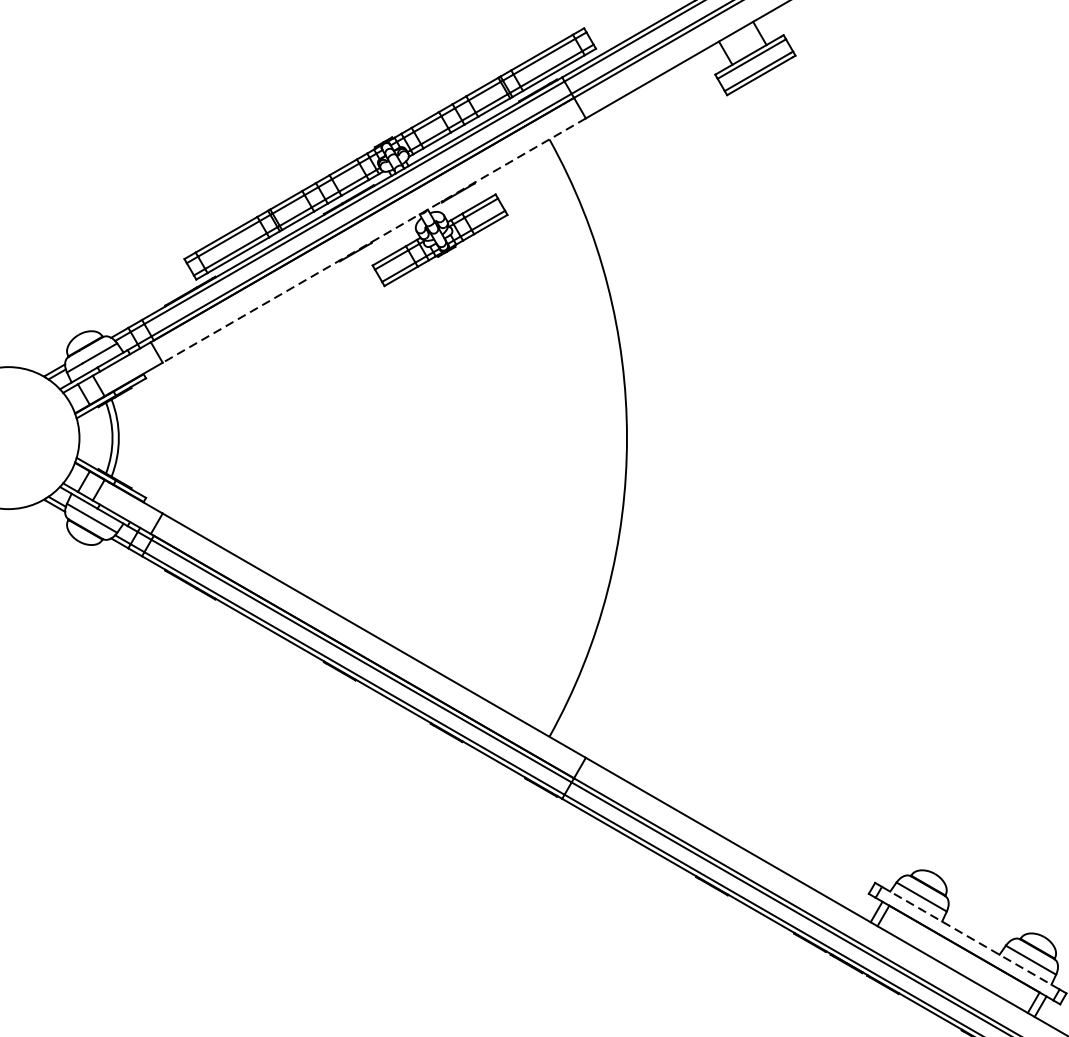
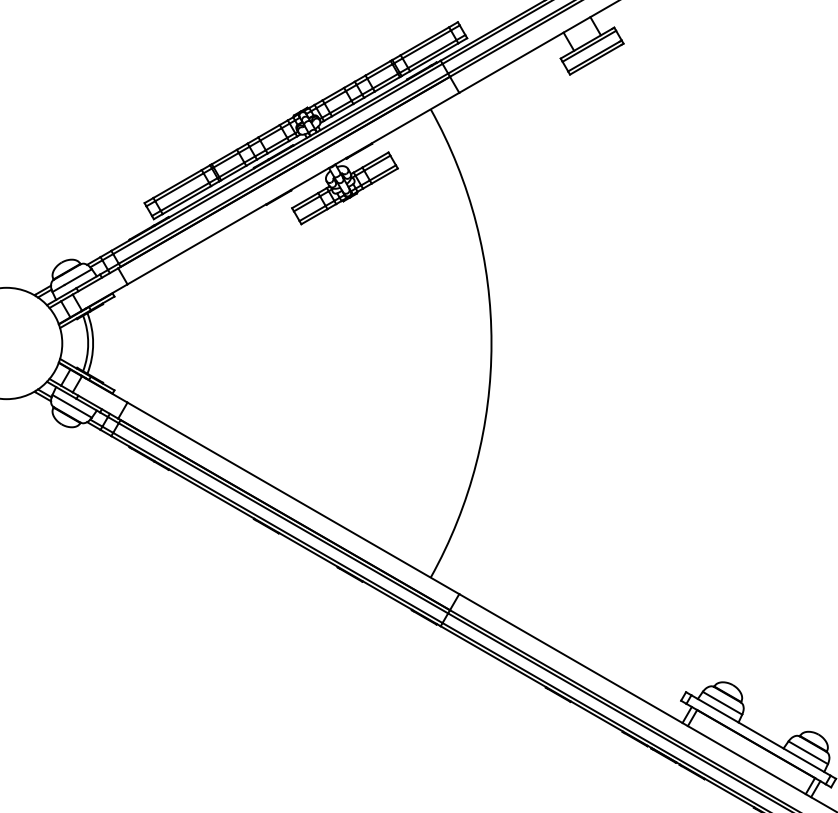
line: (374, 240) -> (293, 188), dashed -> solid
line: (970, 938) -> (760, 735), dashed -> solid

